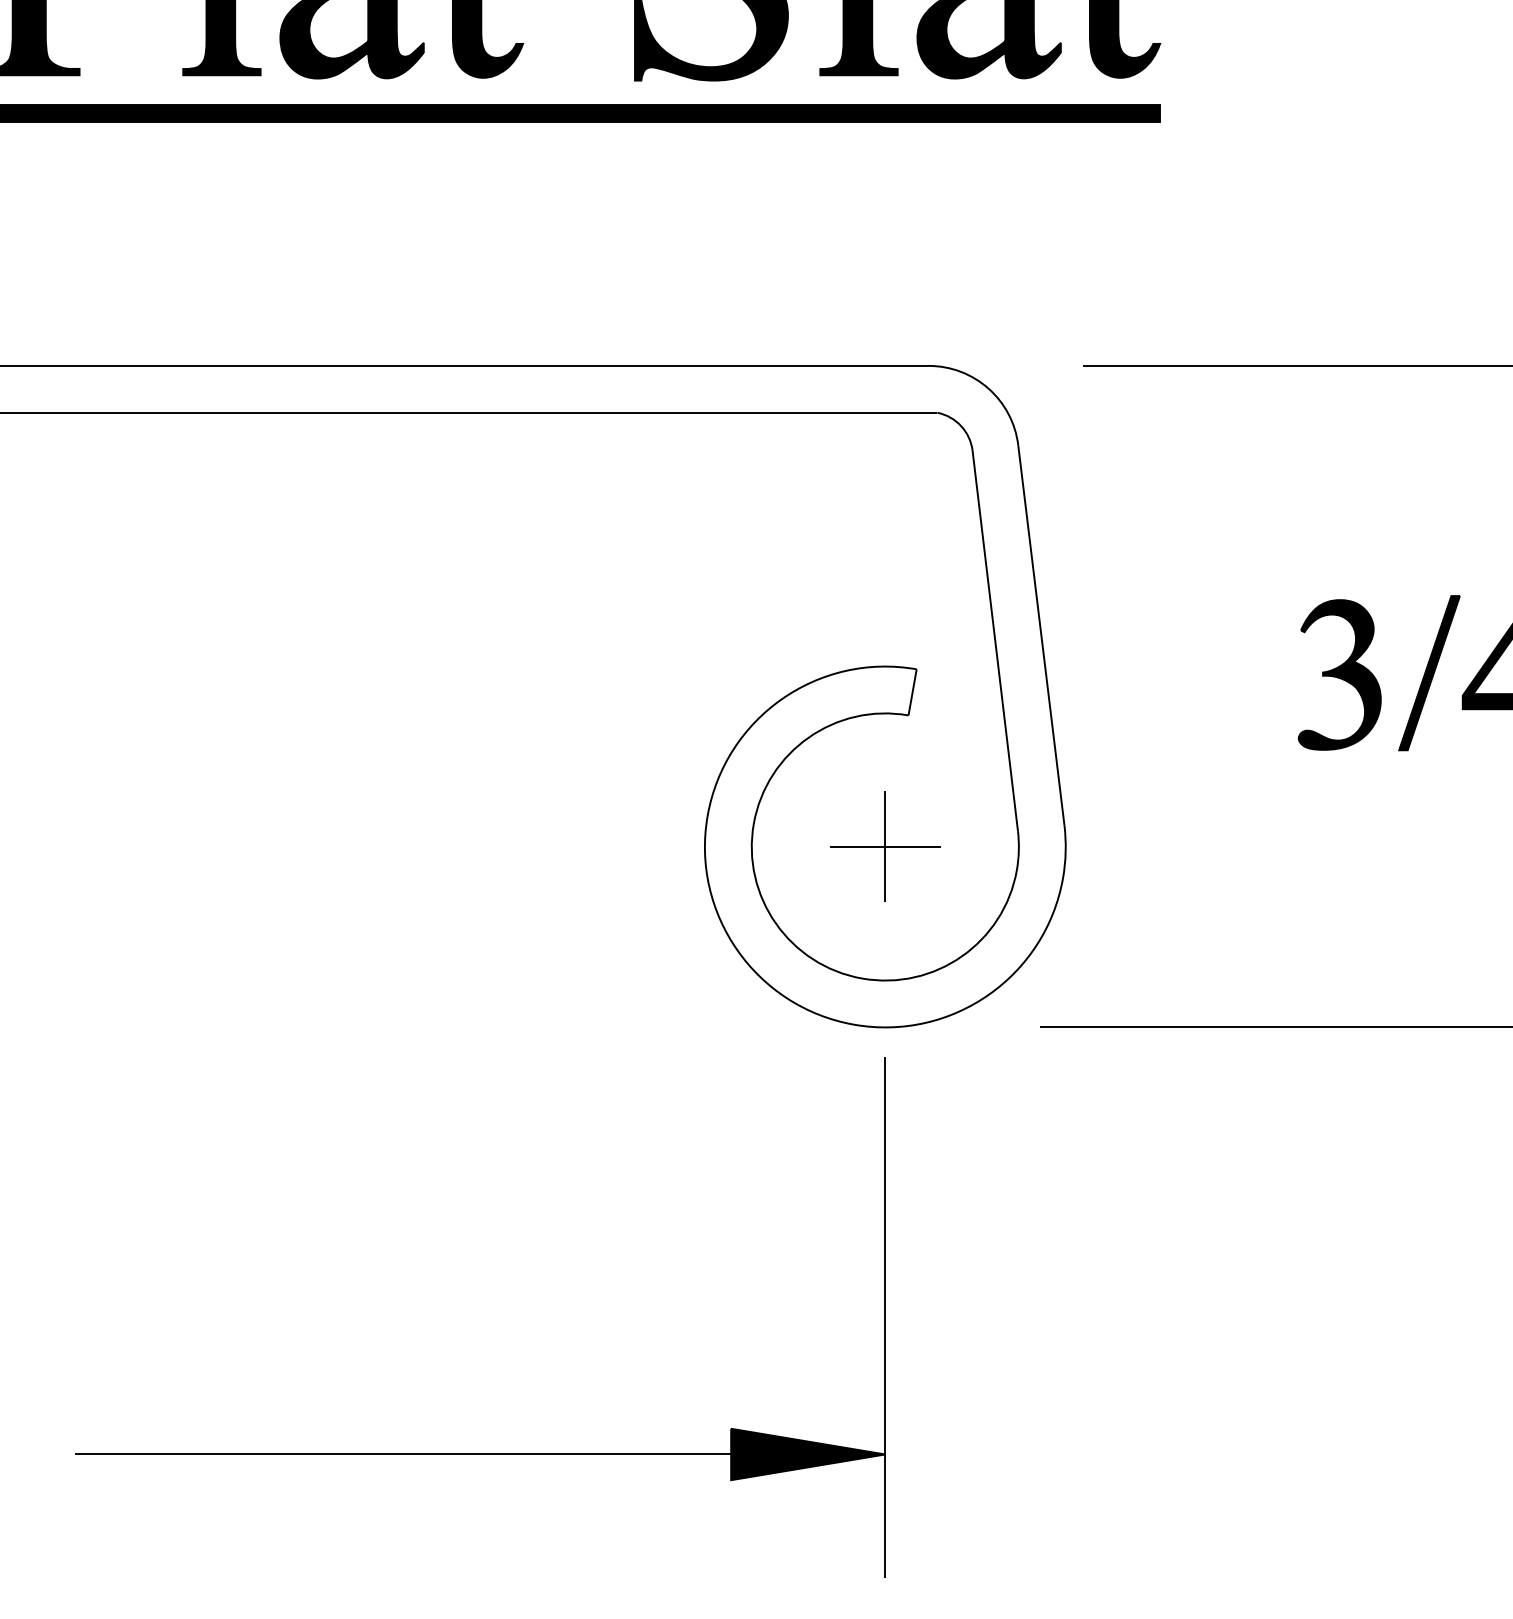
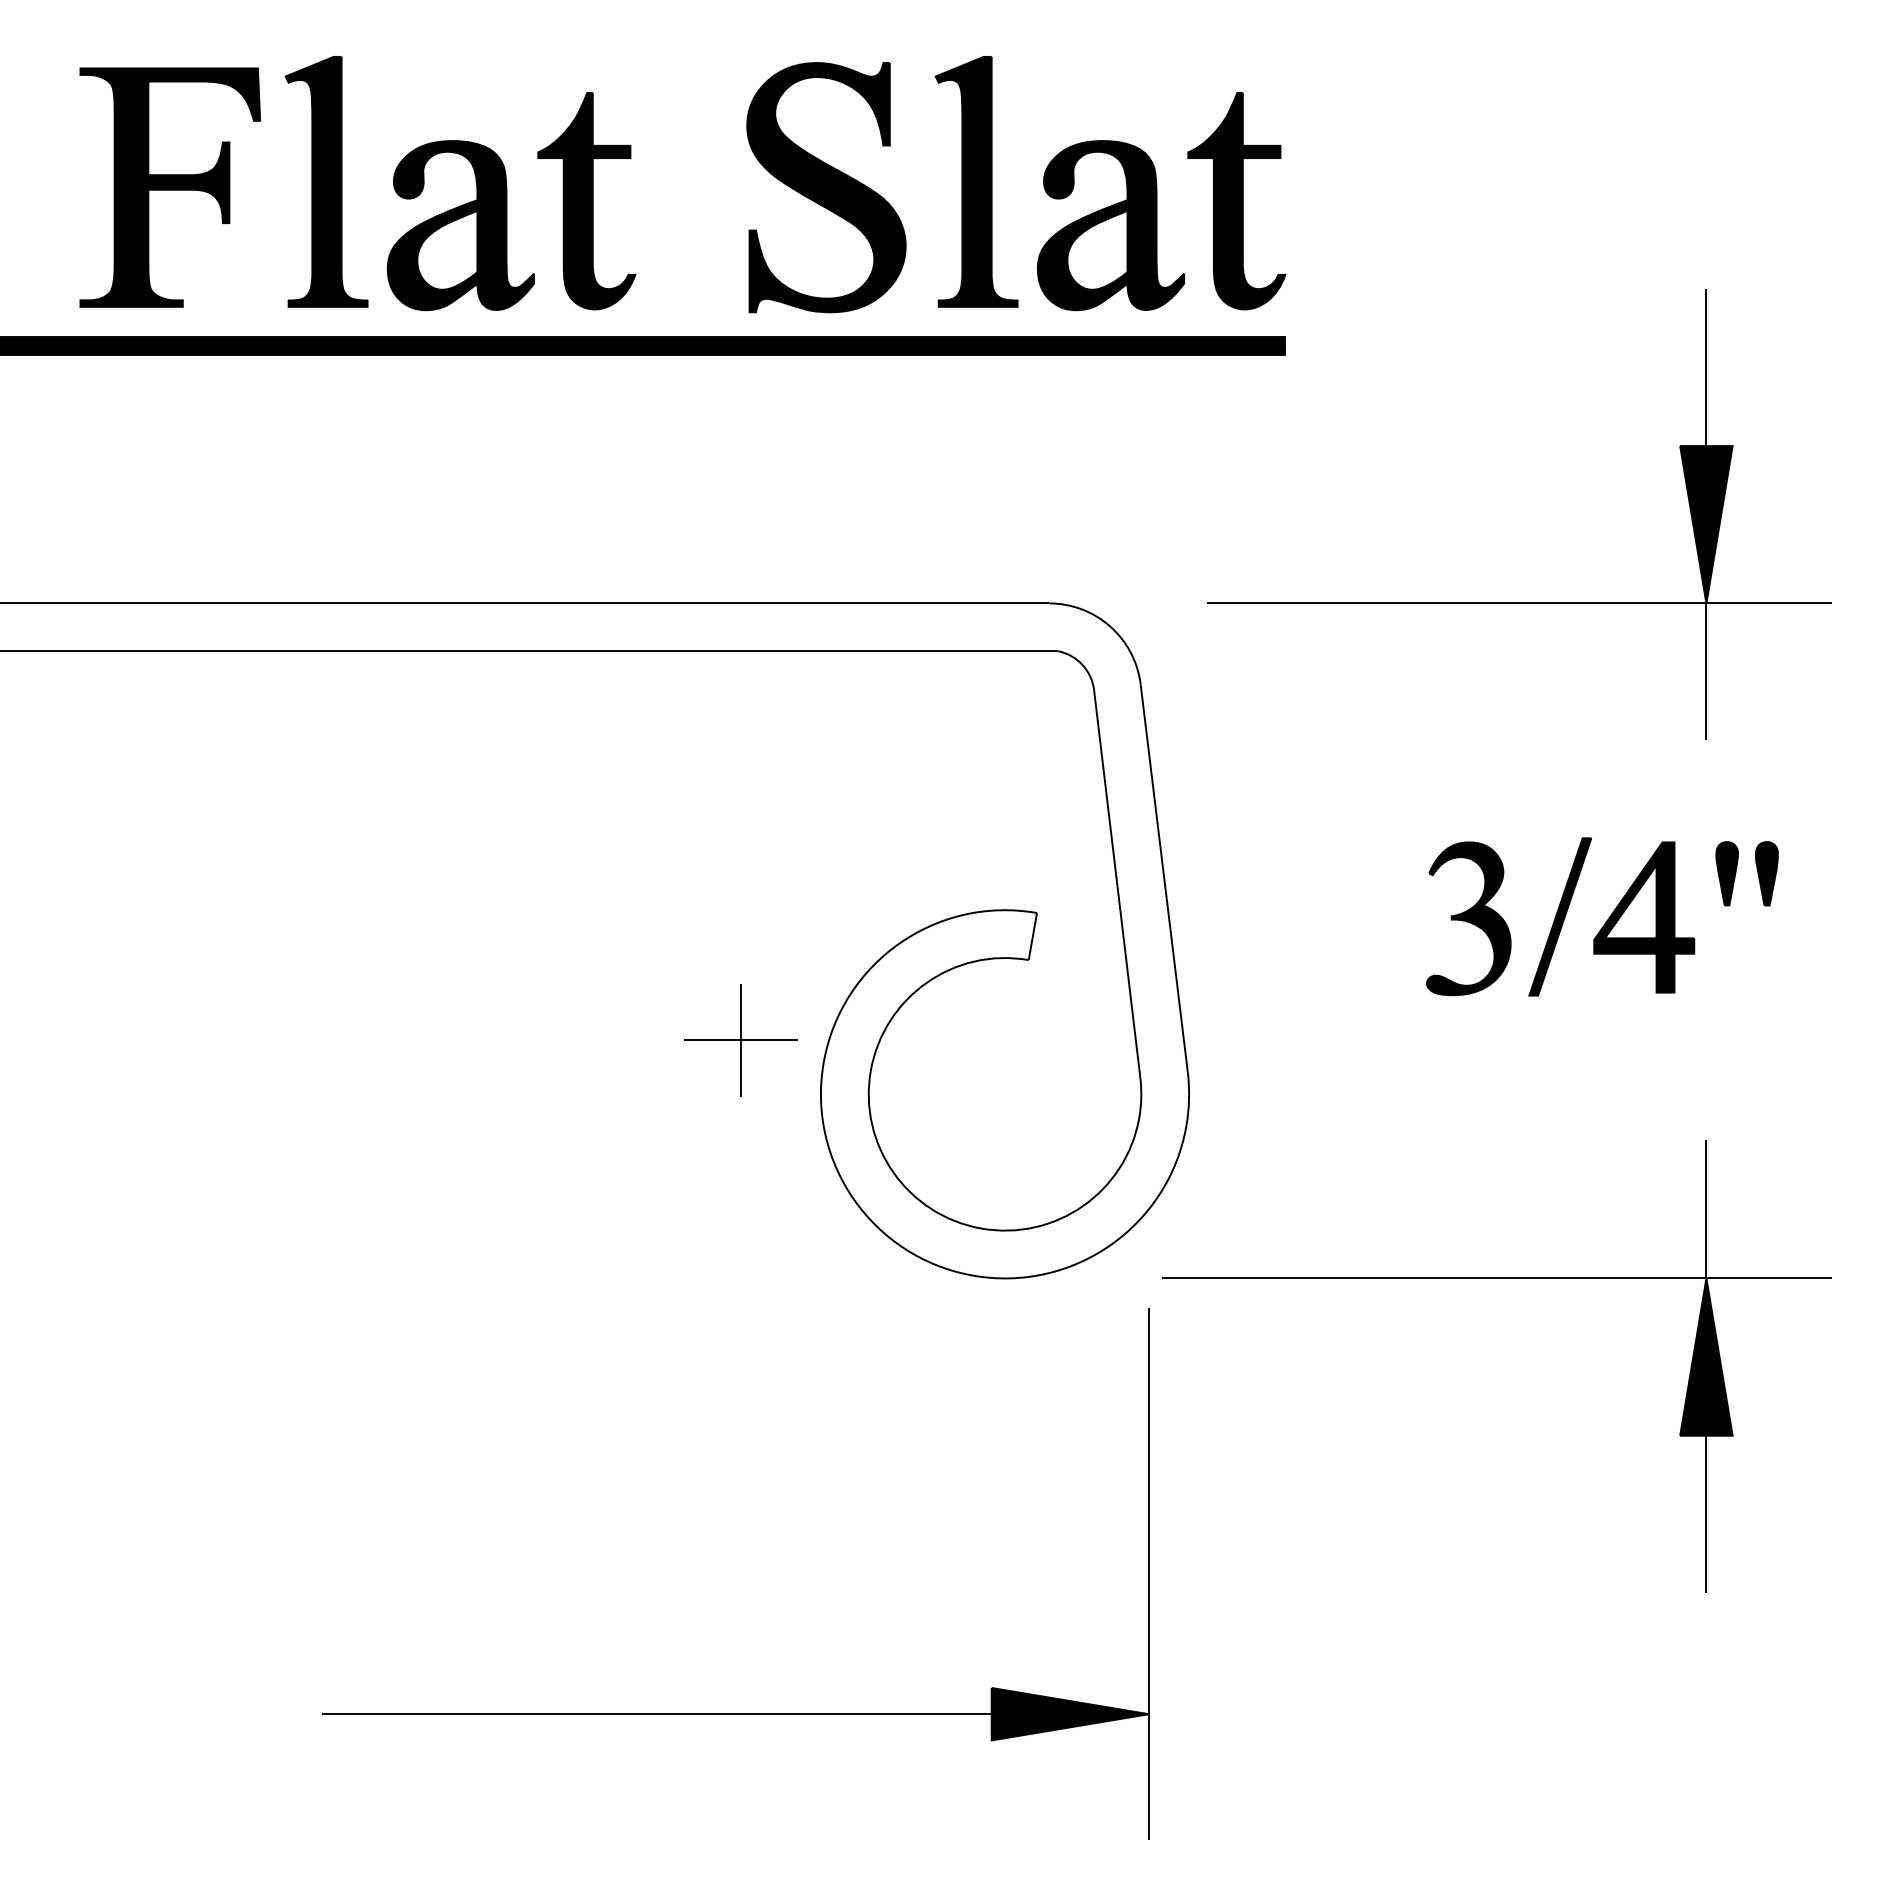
part: (884, 847) -> (740, 1040), moved
part: (480, 1453) -> (735, 1713), moved

